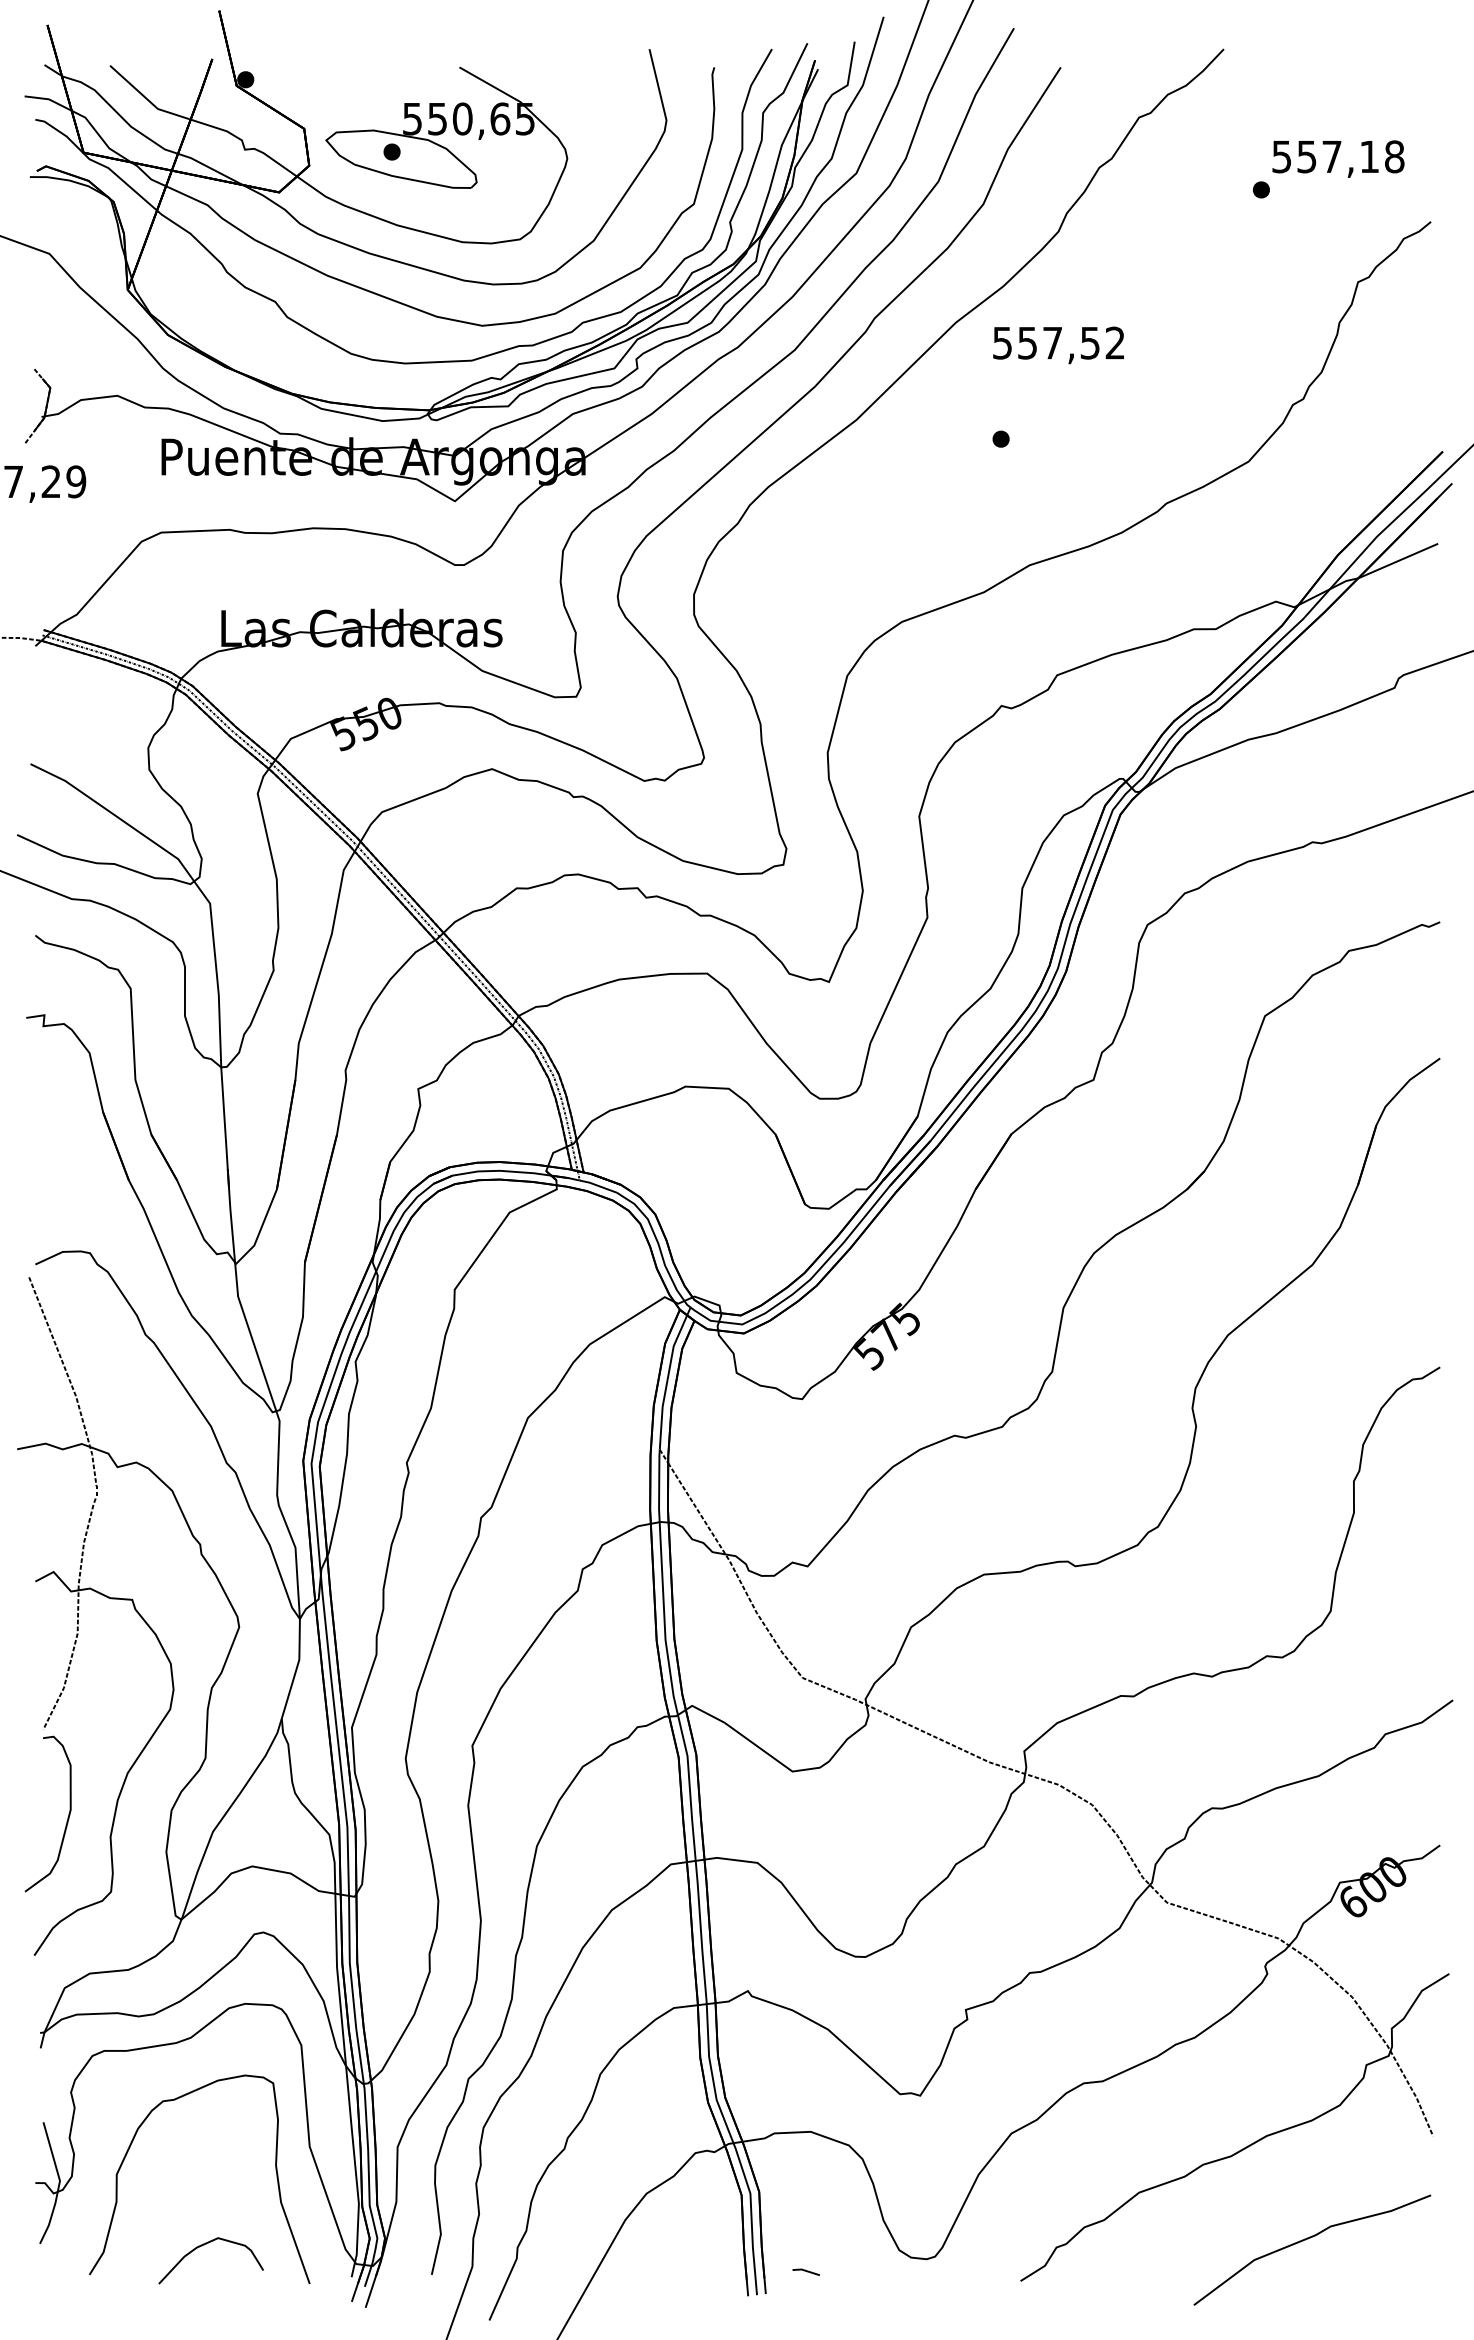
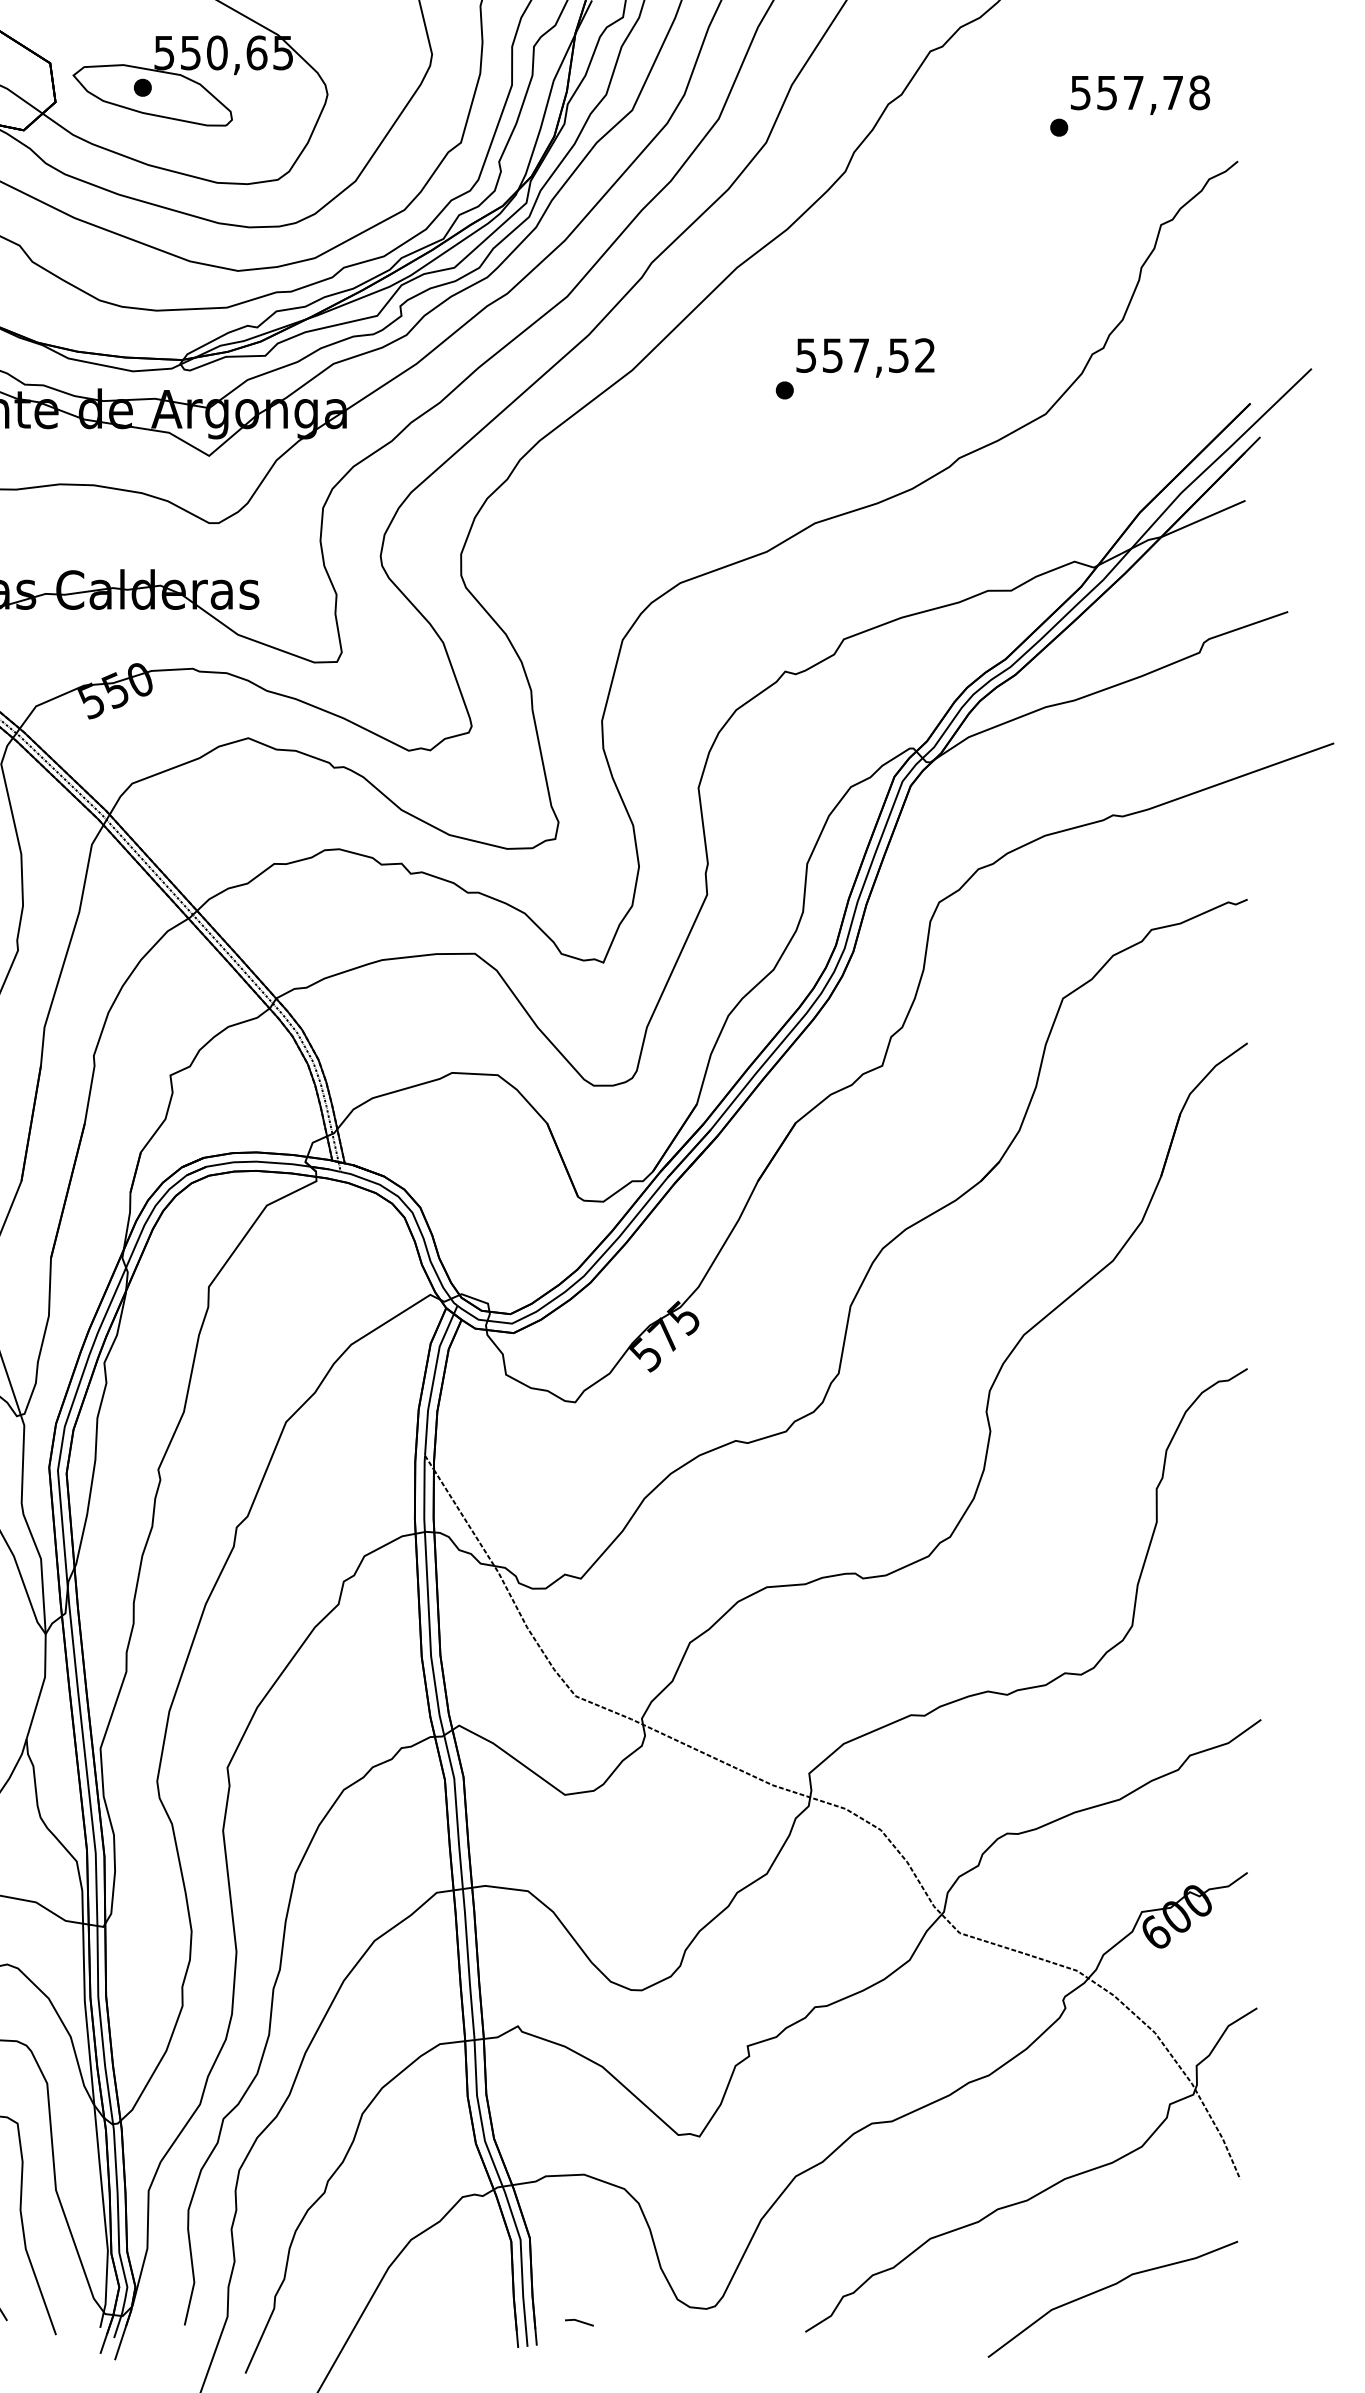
text: (1369, 156) -> (1173, 92), 557,18 -> 557,78
text: (1058, 345) -> (865, 358), moved

